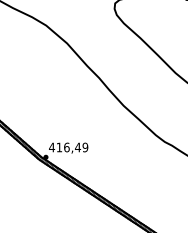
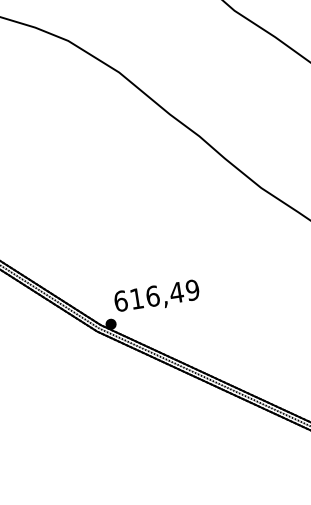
text: (52, 147) -> (121, 301), 416,49 -> 616,49

